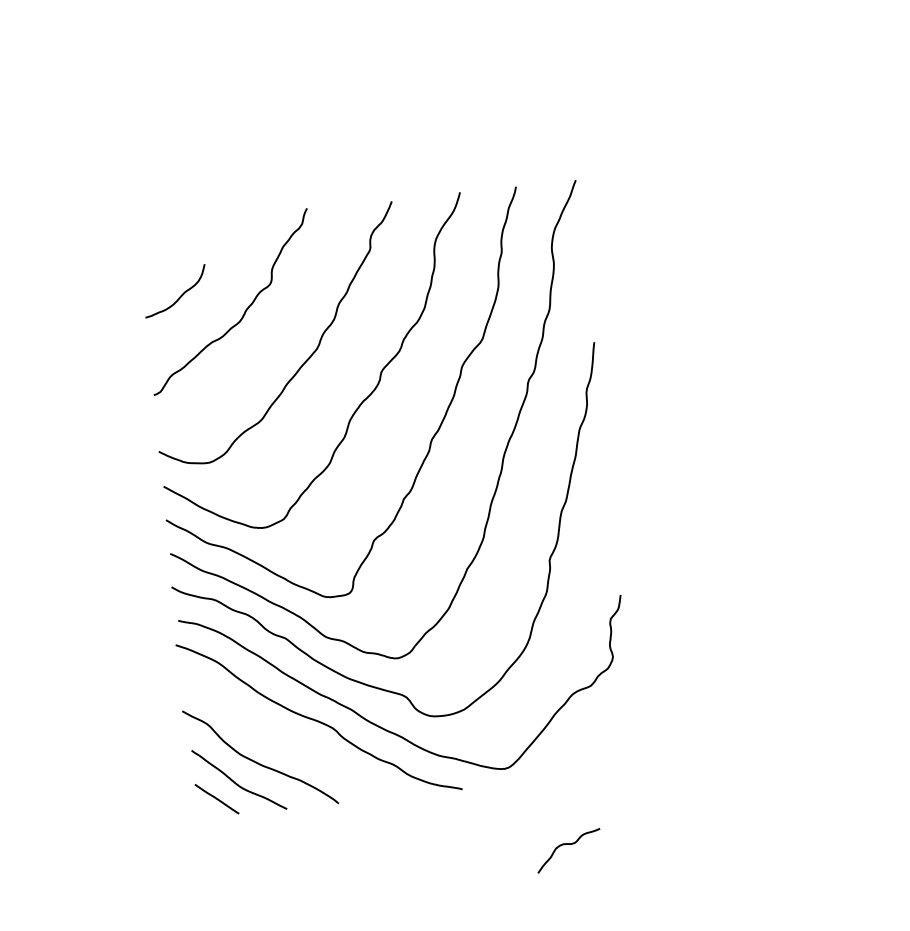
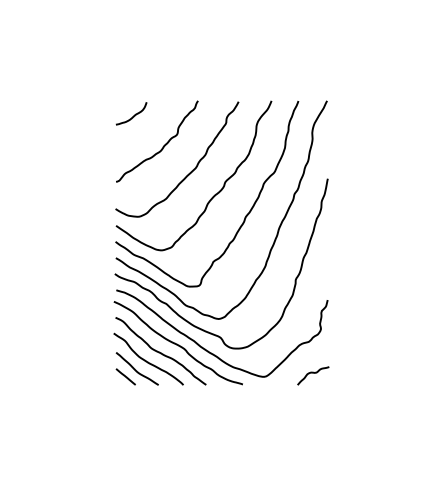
curve: (180, 294) -> (133, 115), moved
curve: (281, 738) -> (159, 351), added
curve: (568, 845) -> (313, 373), moved

